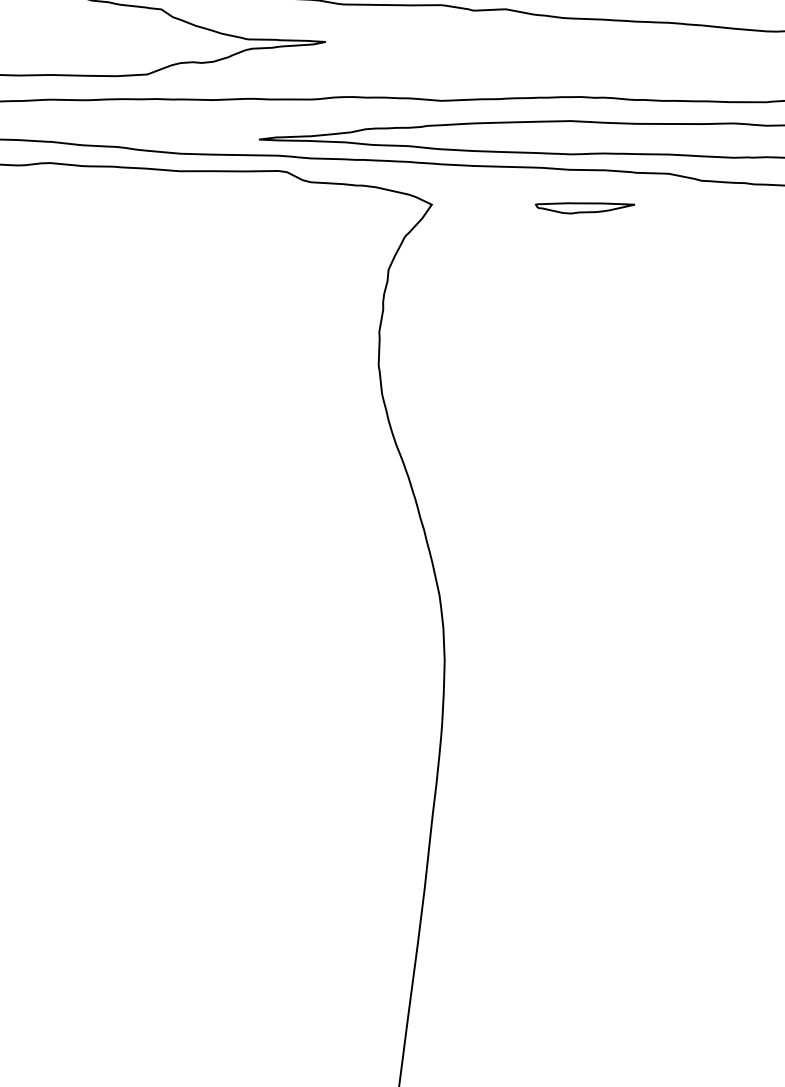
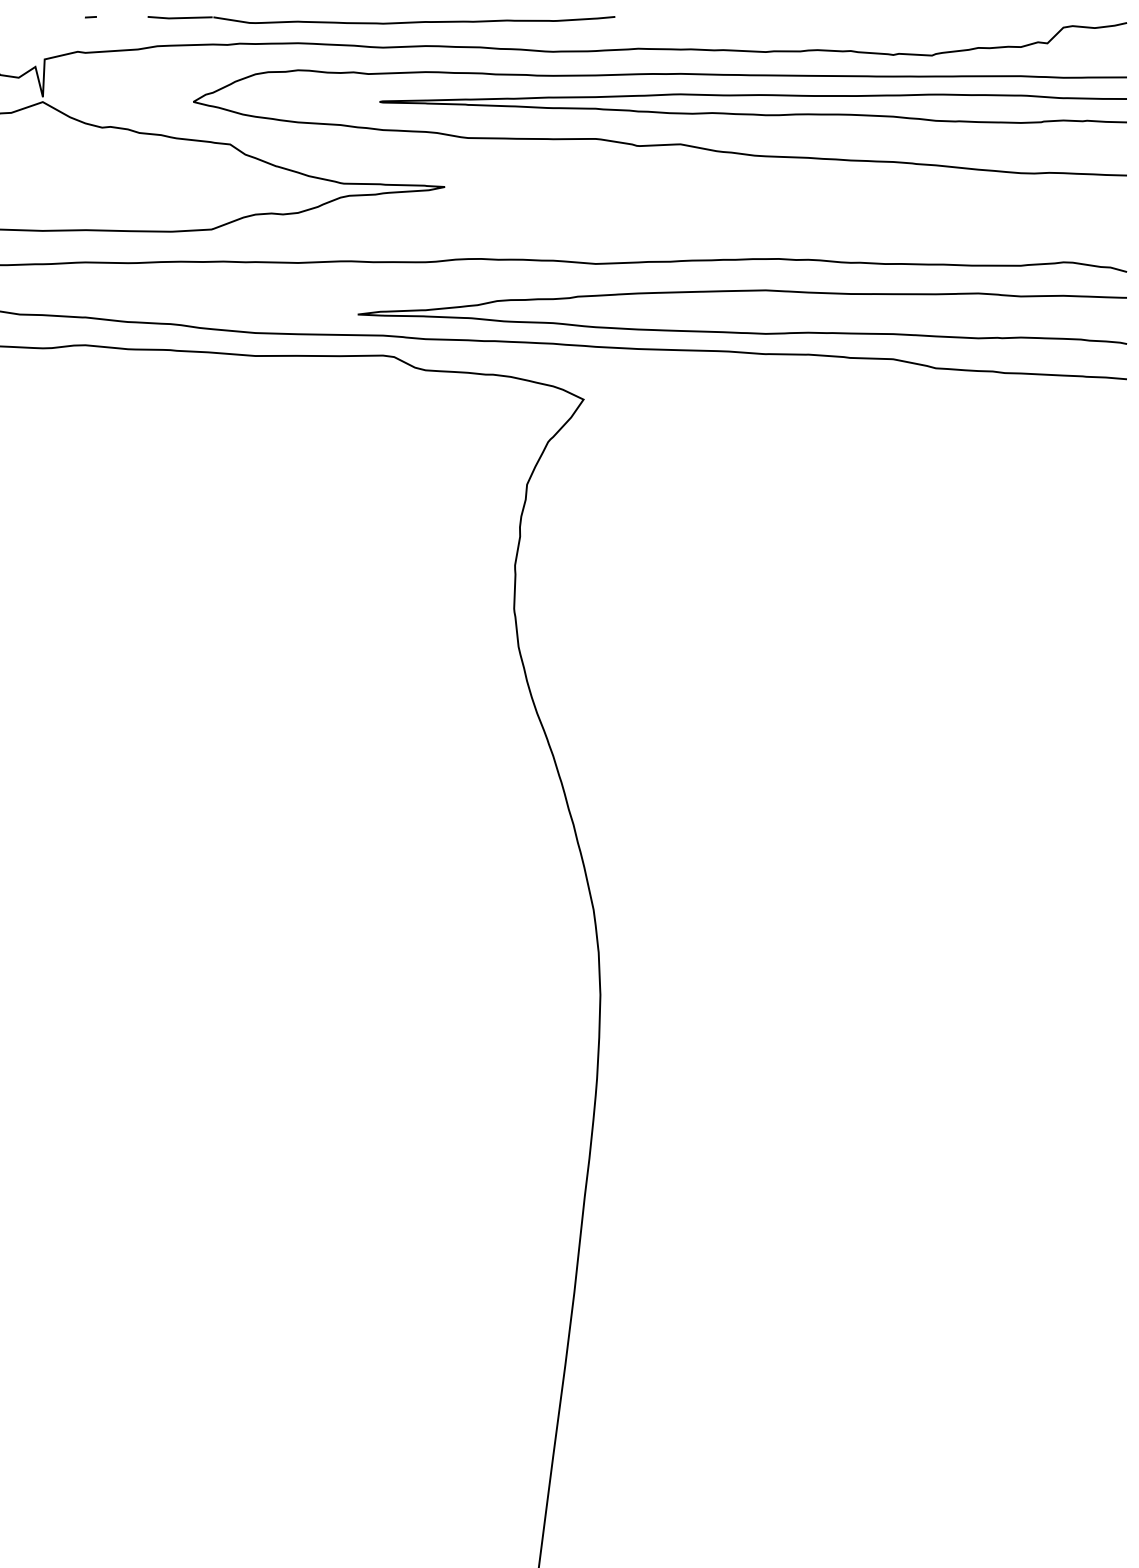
part: (584, 208) -> (783, 404), removed

